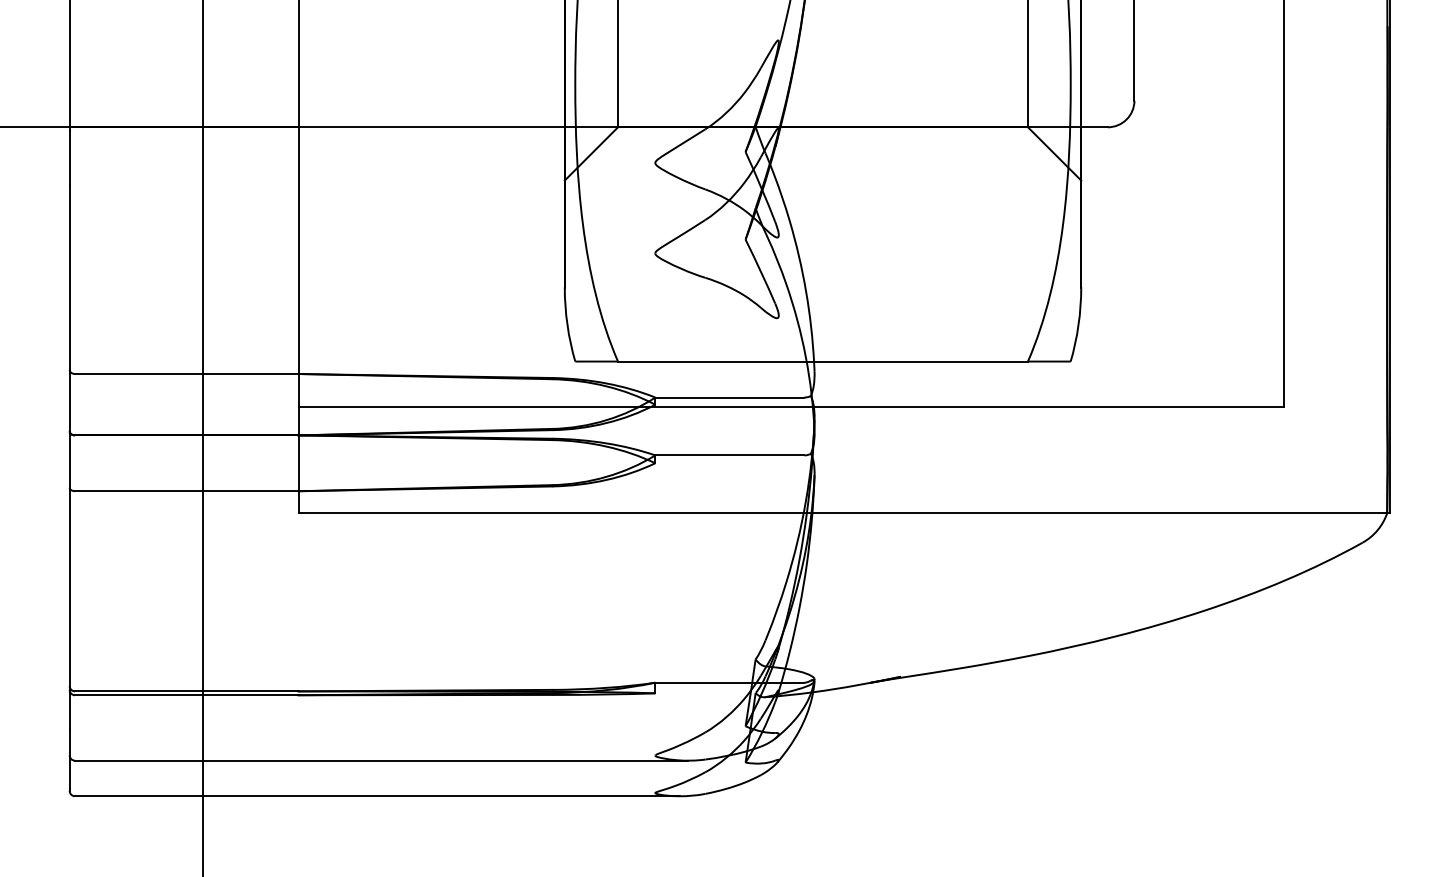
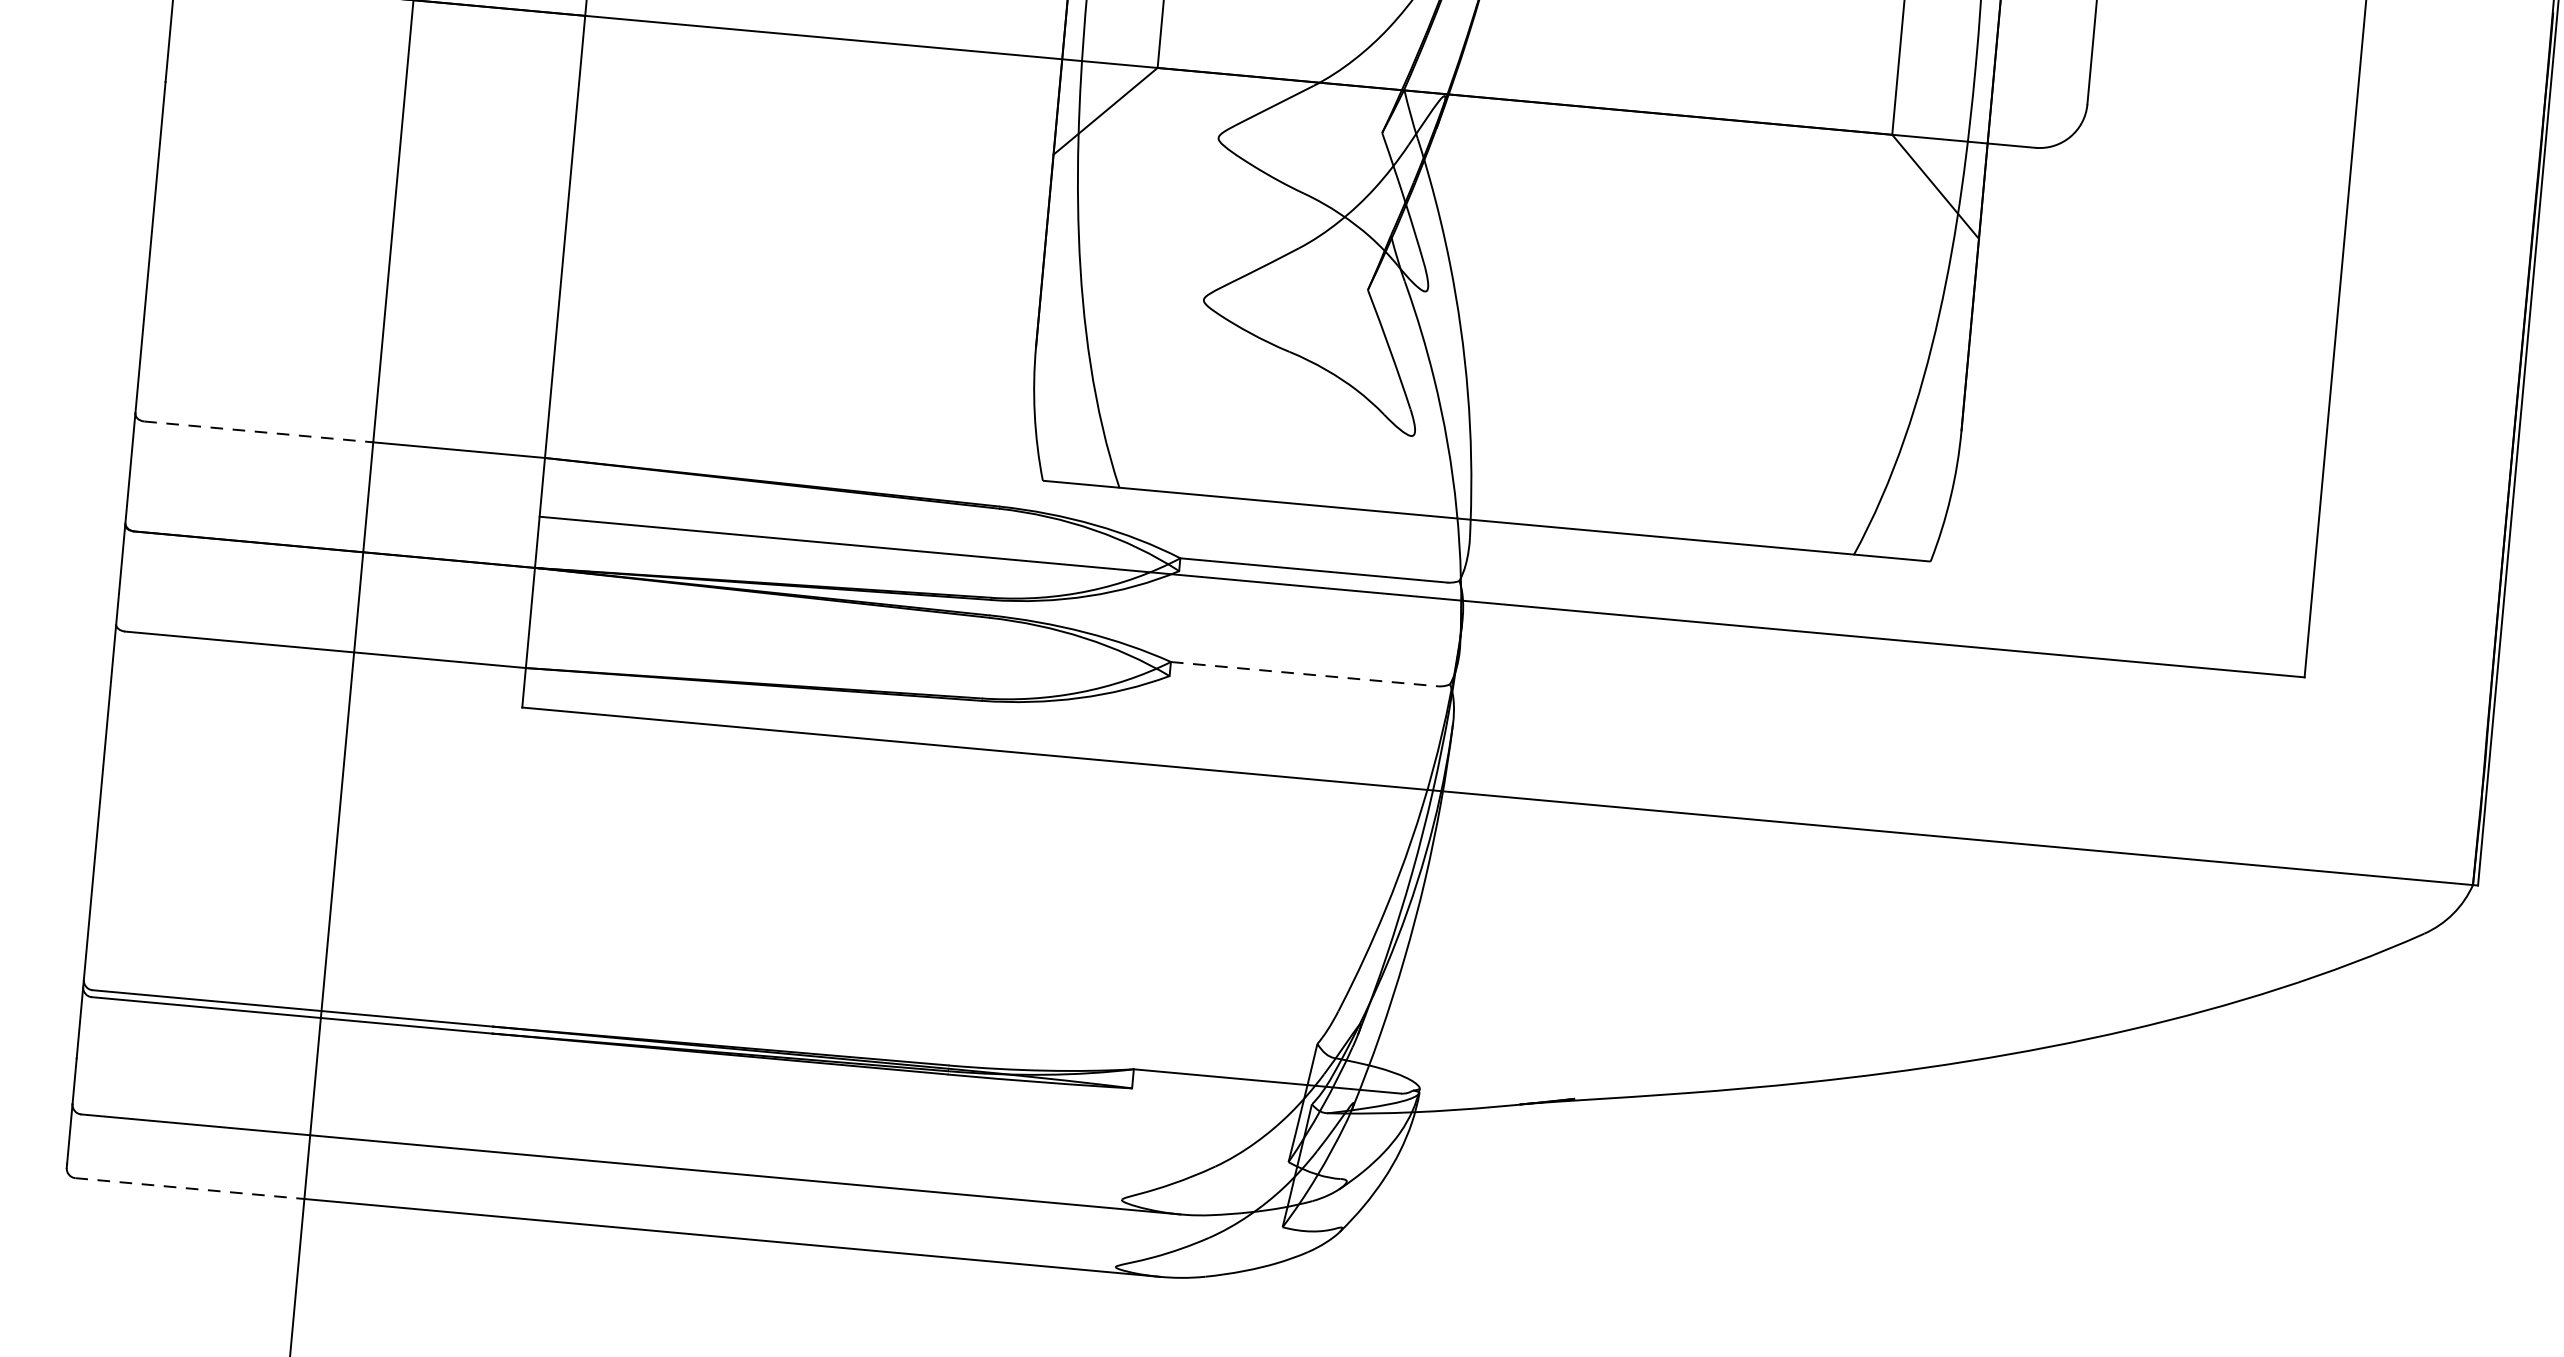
line: (138, 374) -> (257, 432), solid -> dashed
line: (729, 455) -> (1303, 674), solid -> dashed
line: (138, 796) -> (189, 1188), solid -> dashed

